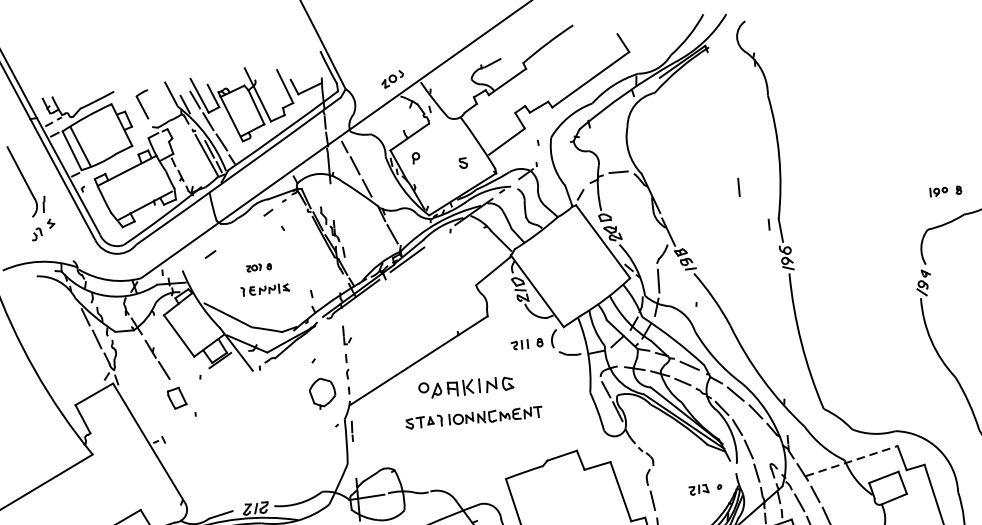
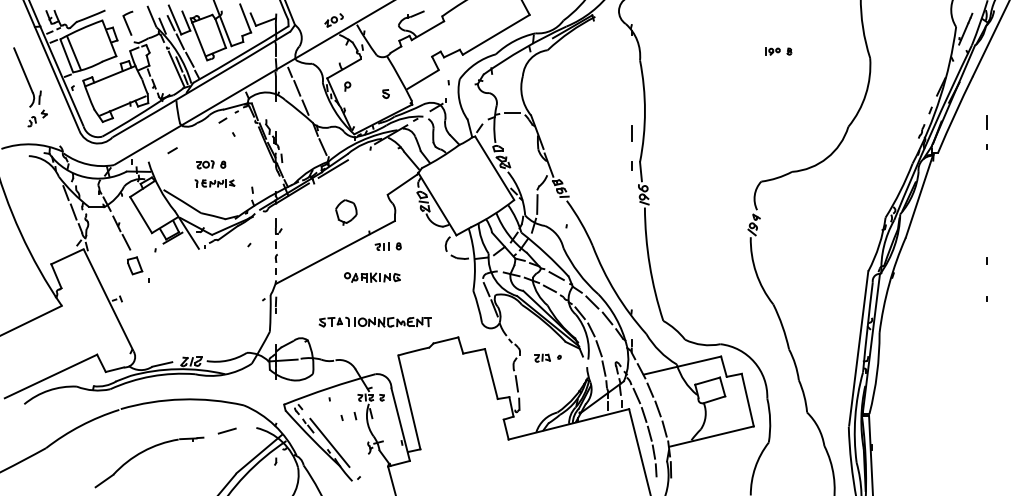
line: (738, 187) -> (631, 133), moved
part: (945, 191) -> (778, 51), moved
part: (259, 267) -> (211, 164), size x1.43
part: (526, 344) -> (387, 246), moved
part: (466, 387) -> (372, 277), size x0.71
part: (322, 393) -> (346, 212), moved
part: (472, 417) -> (374, 321), moved
line: (851, 461) -> (682, 365), dashed -> solid
part: (705, 488) -> (547, 357), moved

